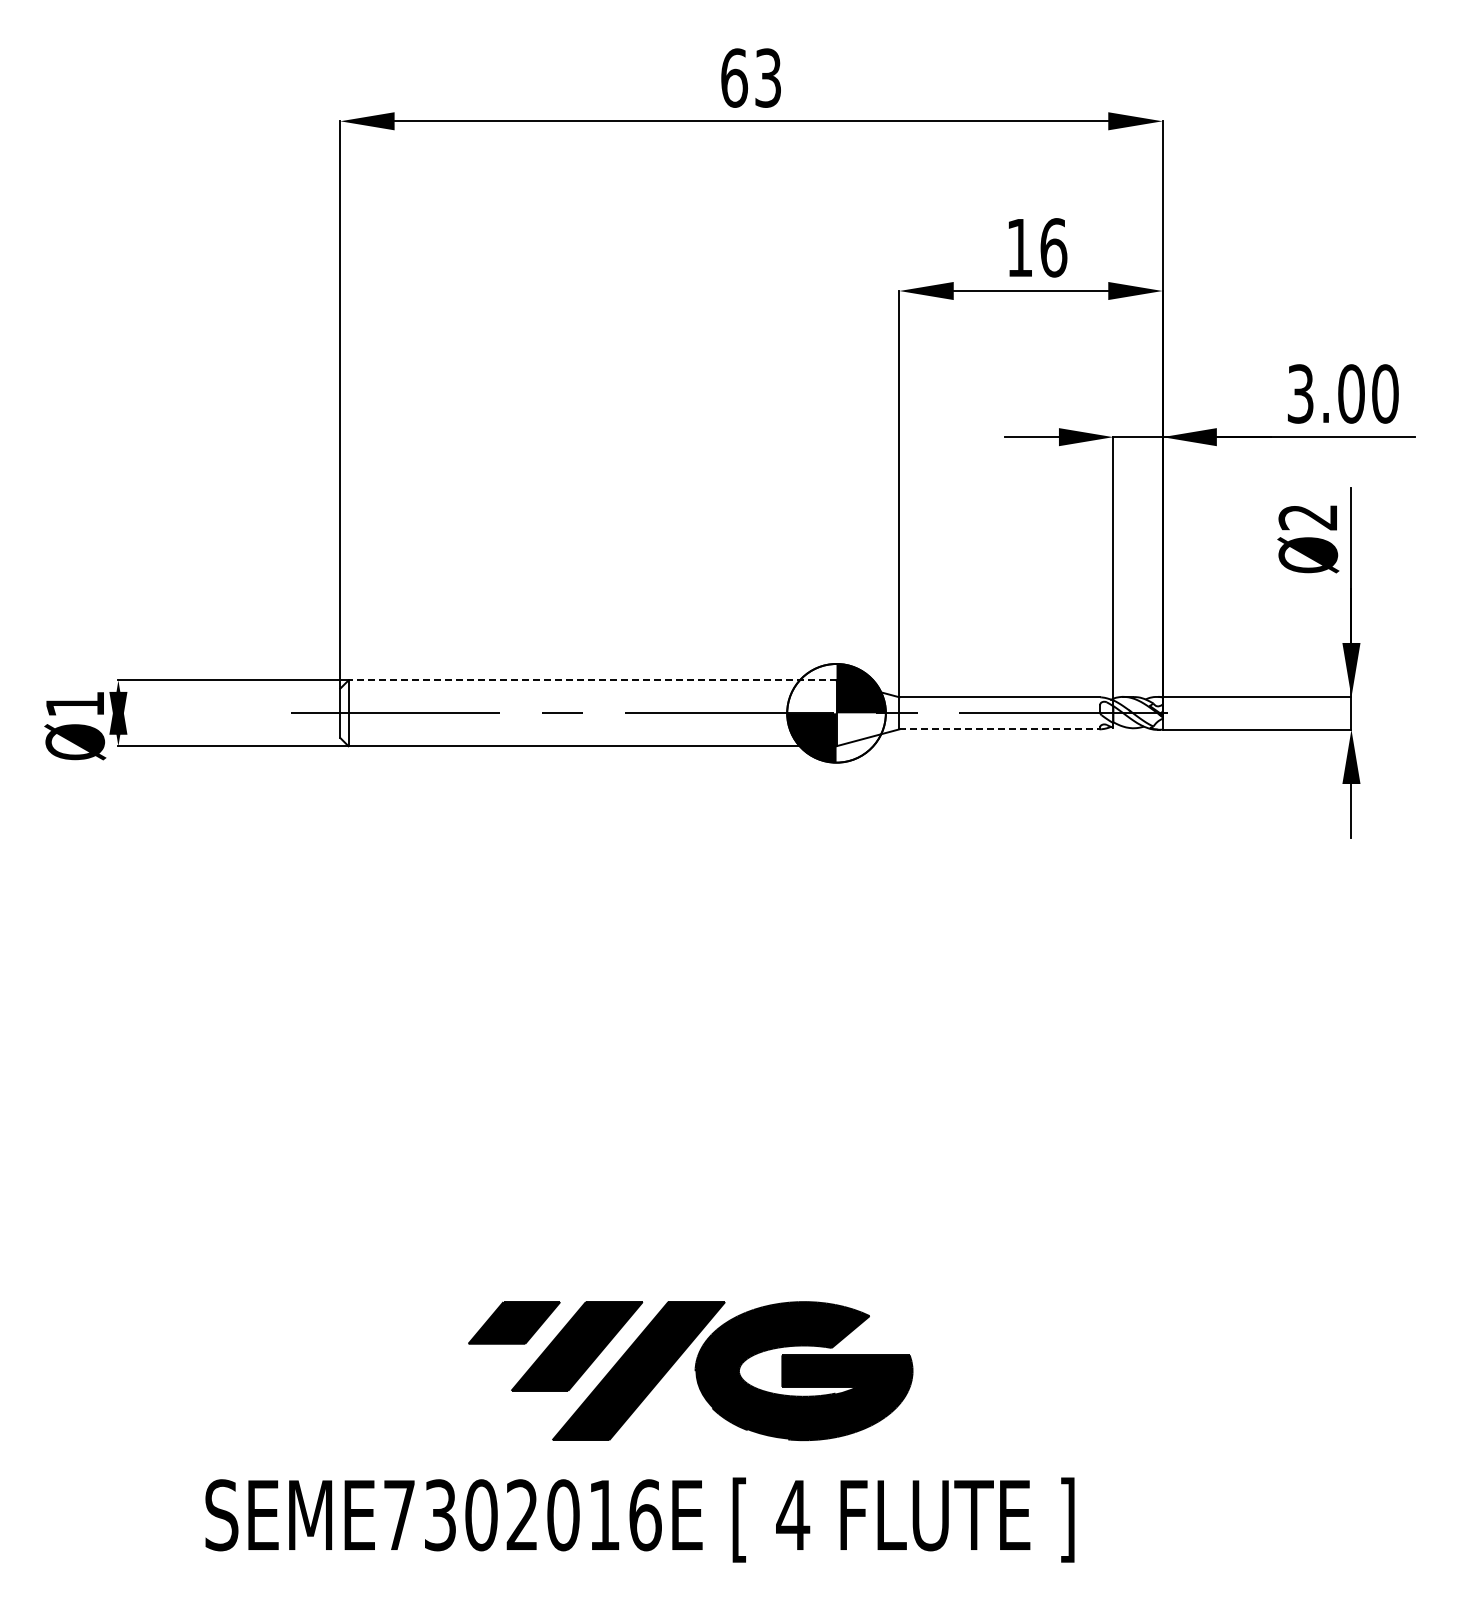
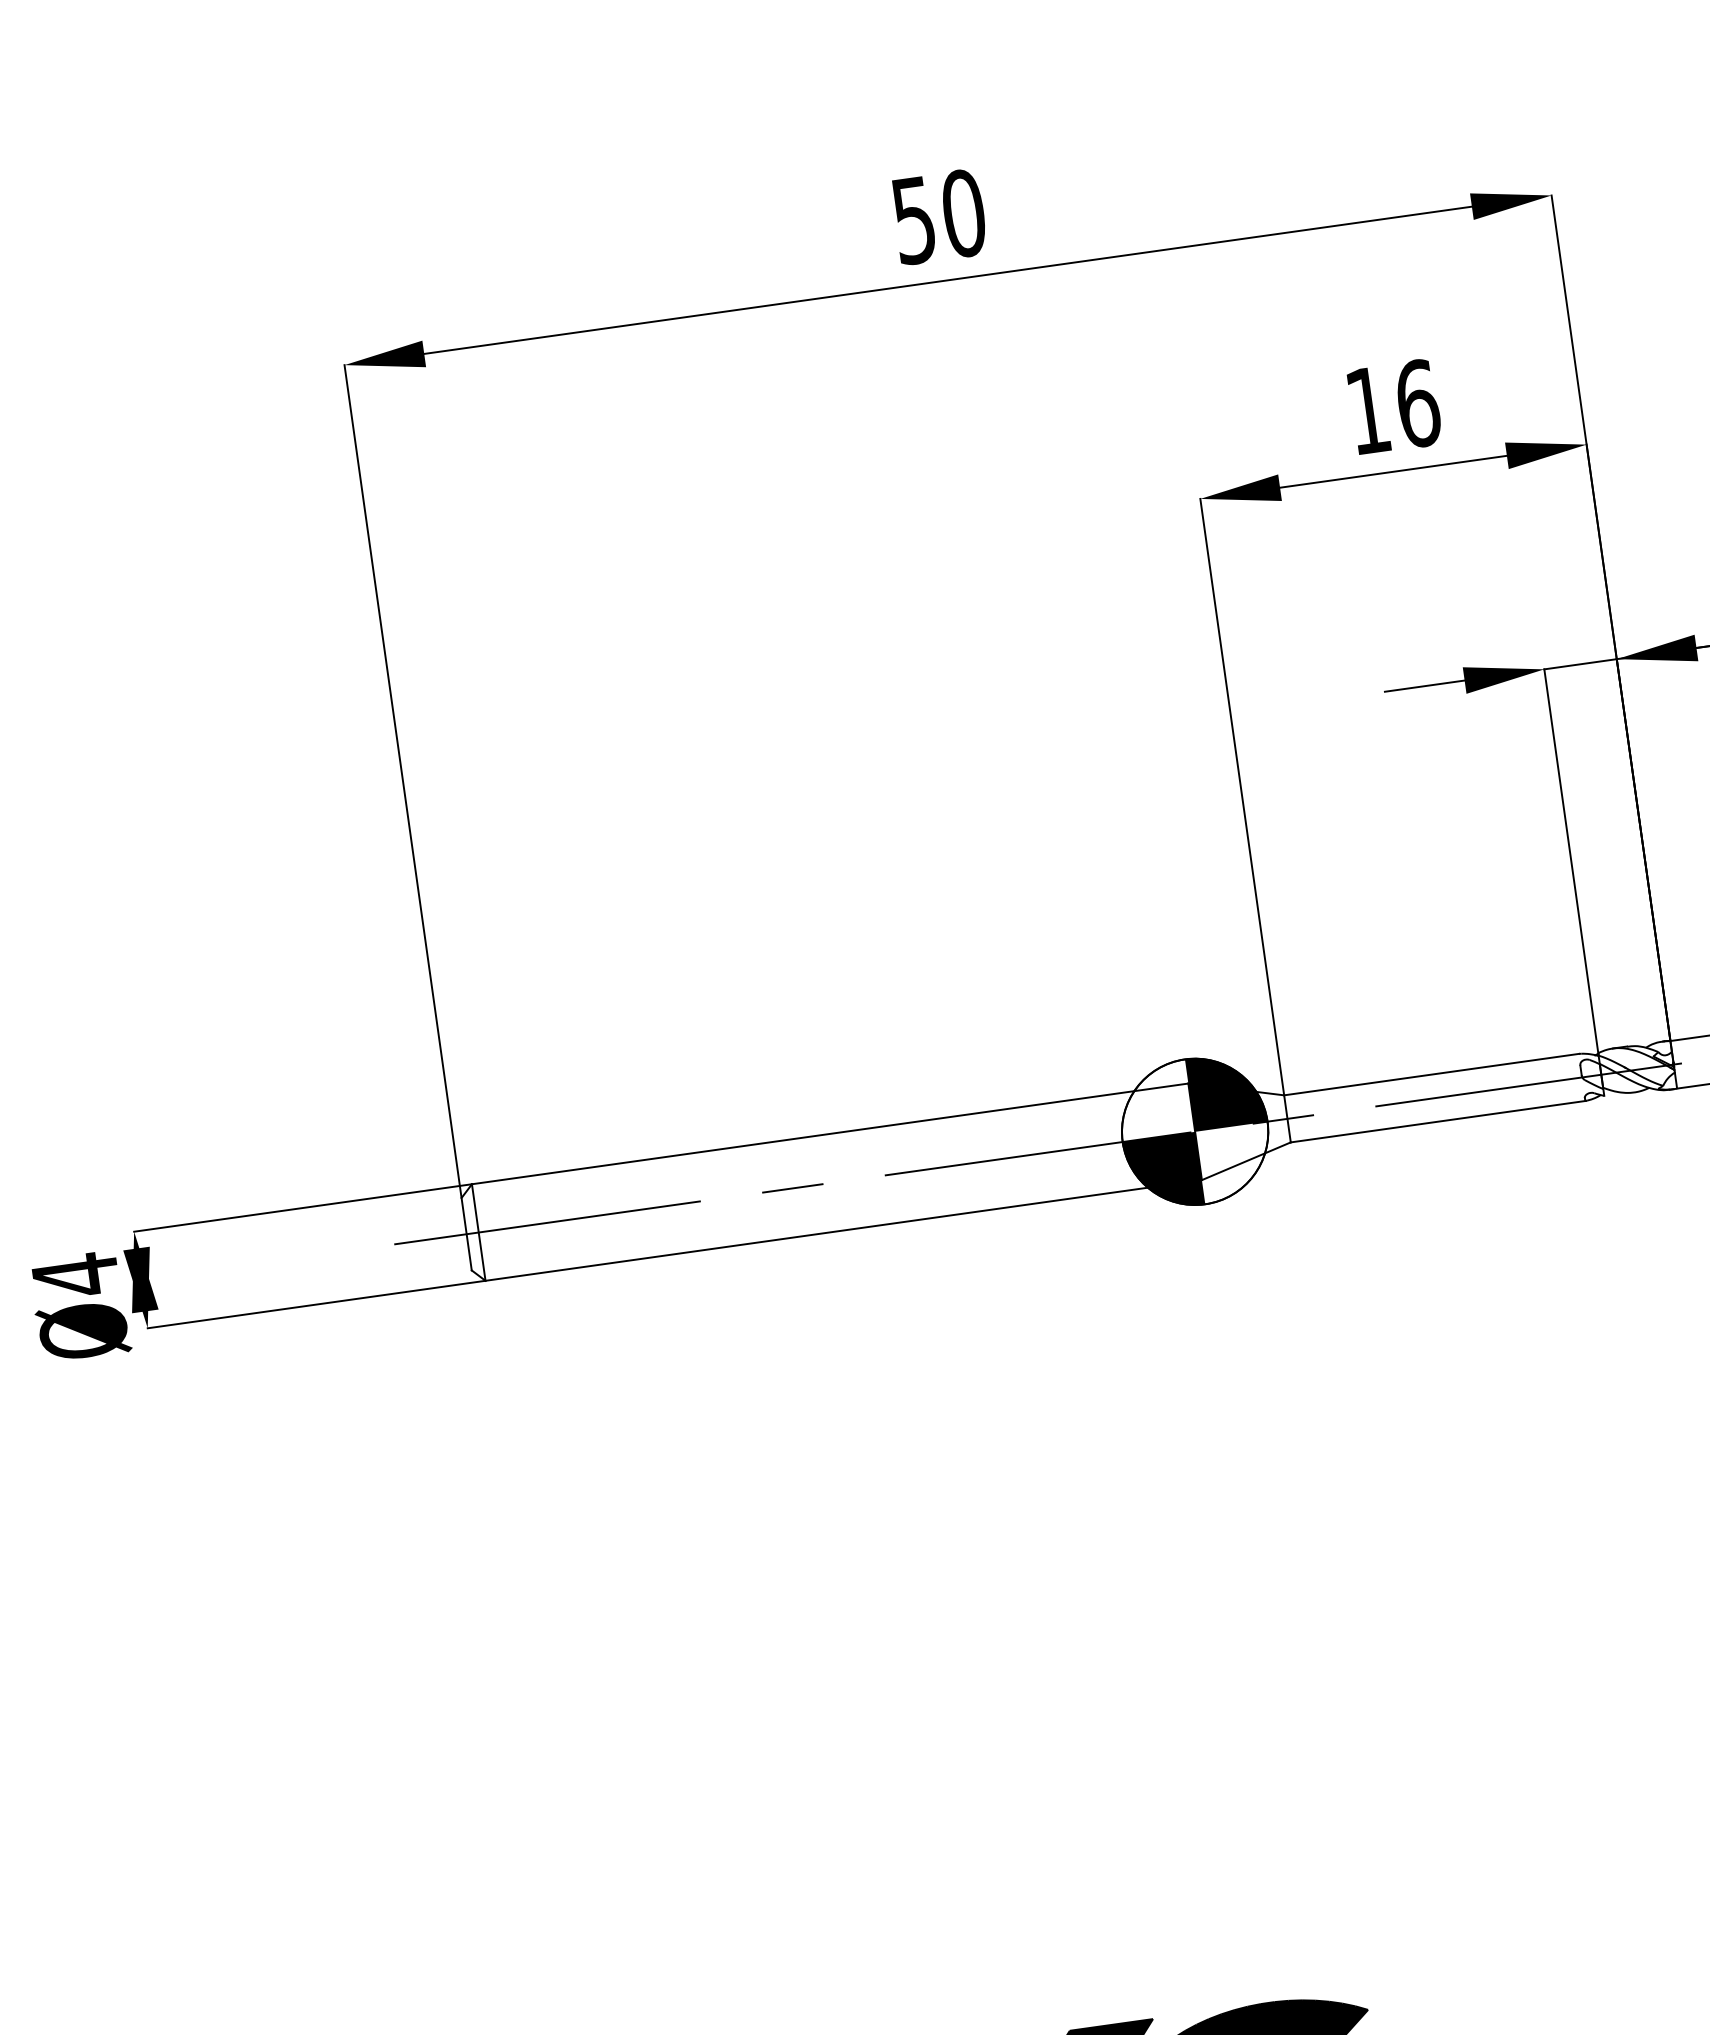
text: (751, 77) -> (939, 216), 63 -> 50
line: (592, 680) -> (830, 1134), dashed -> solid
text: (74, 704) -> (74, 1276), Ø1 -> Ø4
line: (1000, 729) -> (1439, 1121), dashed -> solid

